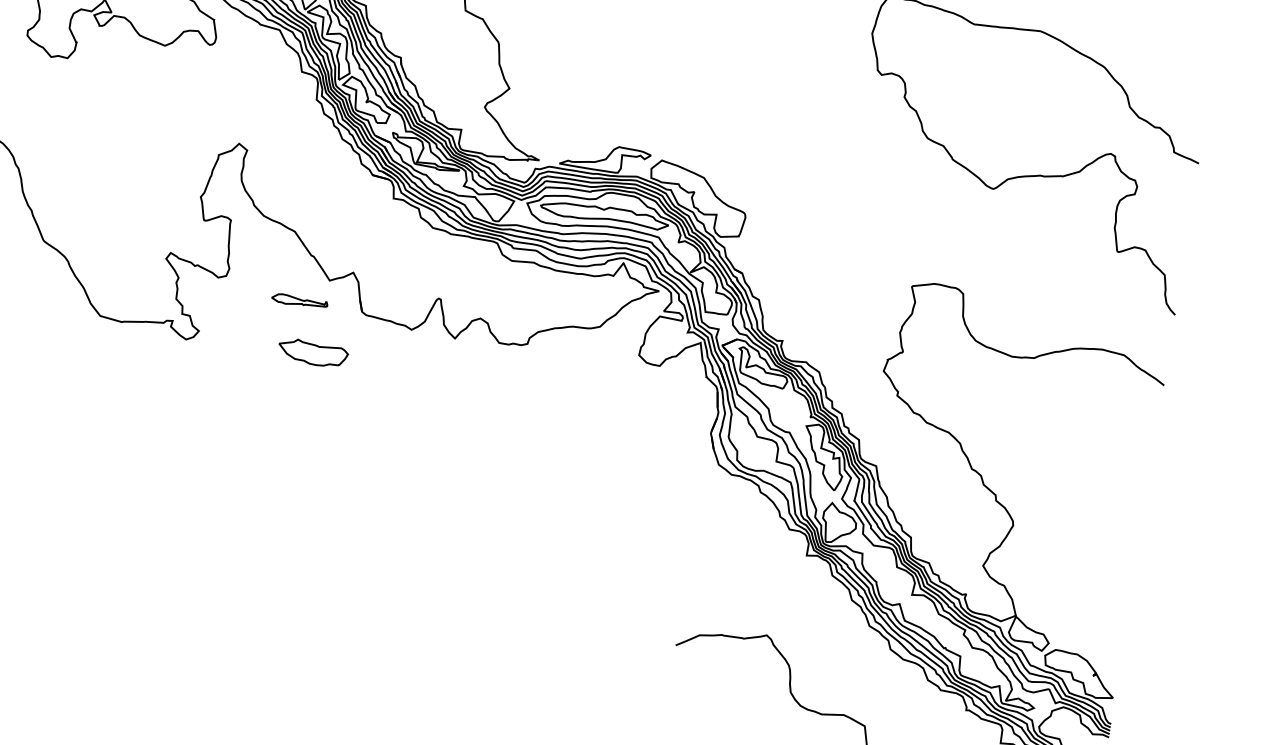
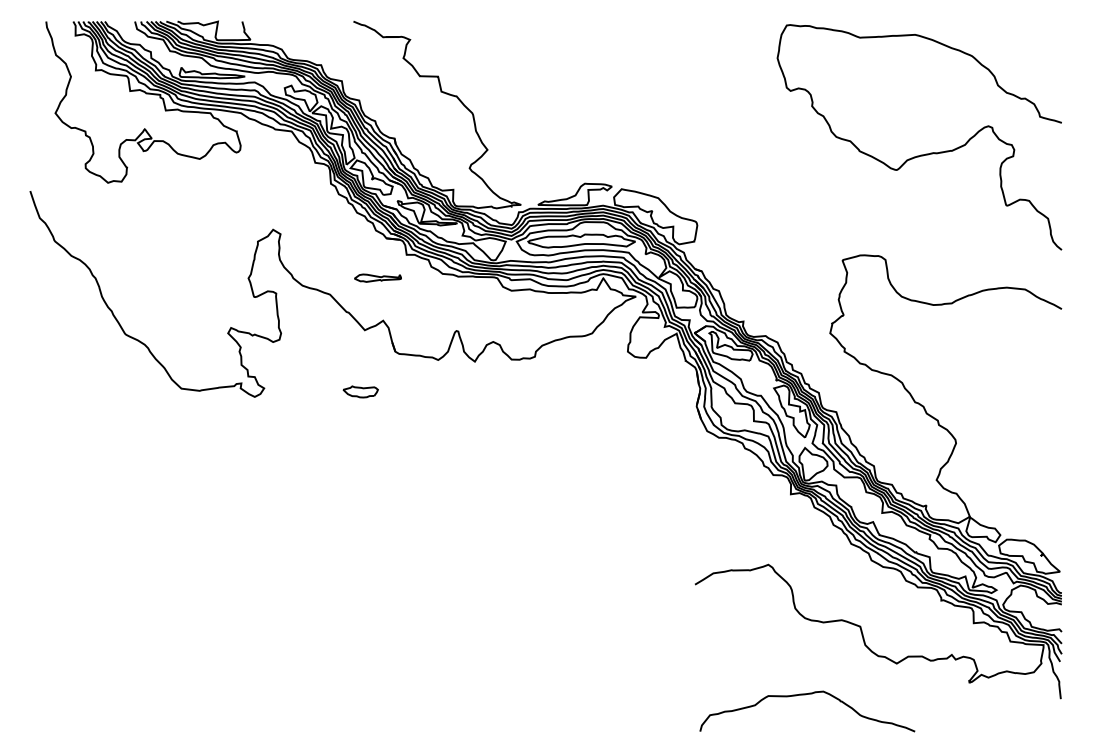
part: (299, 300) -> (377, 277), moved
part: (313, 352) -> (360, 391), size x0.6

